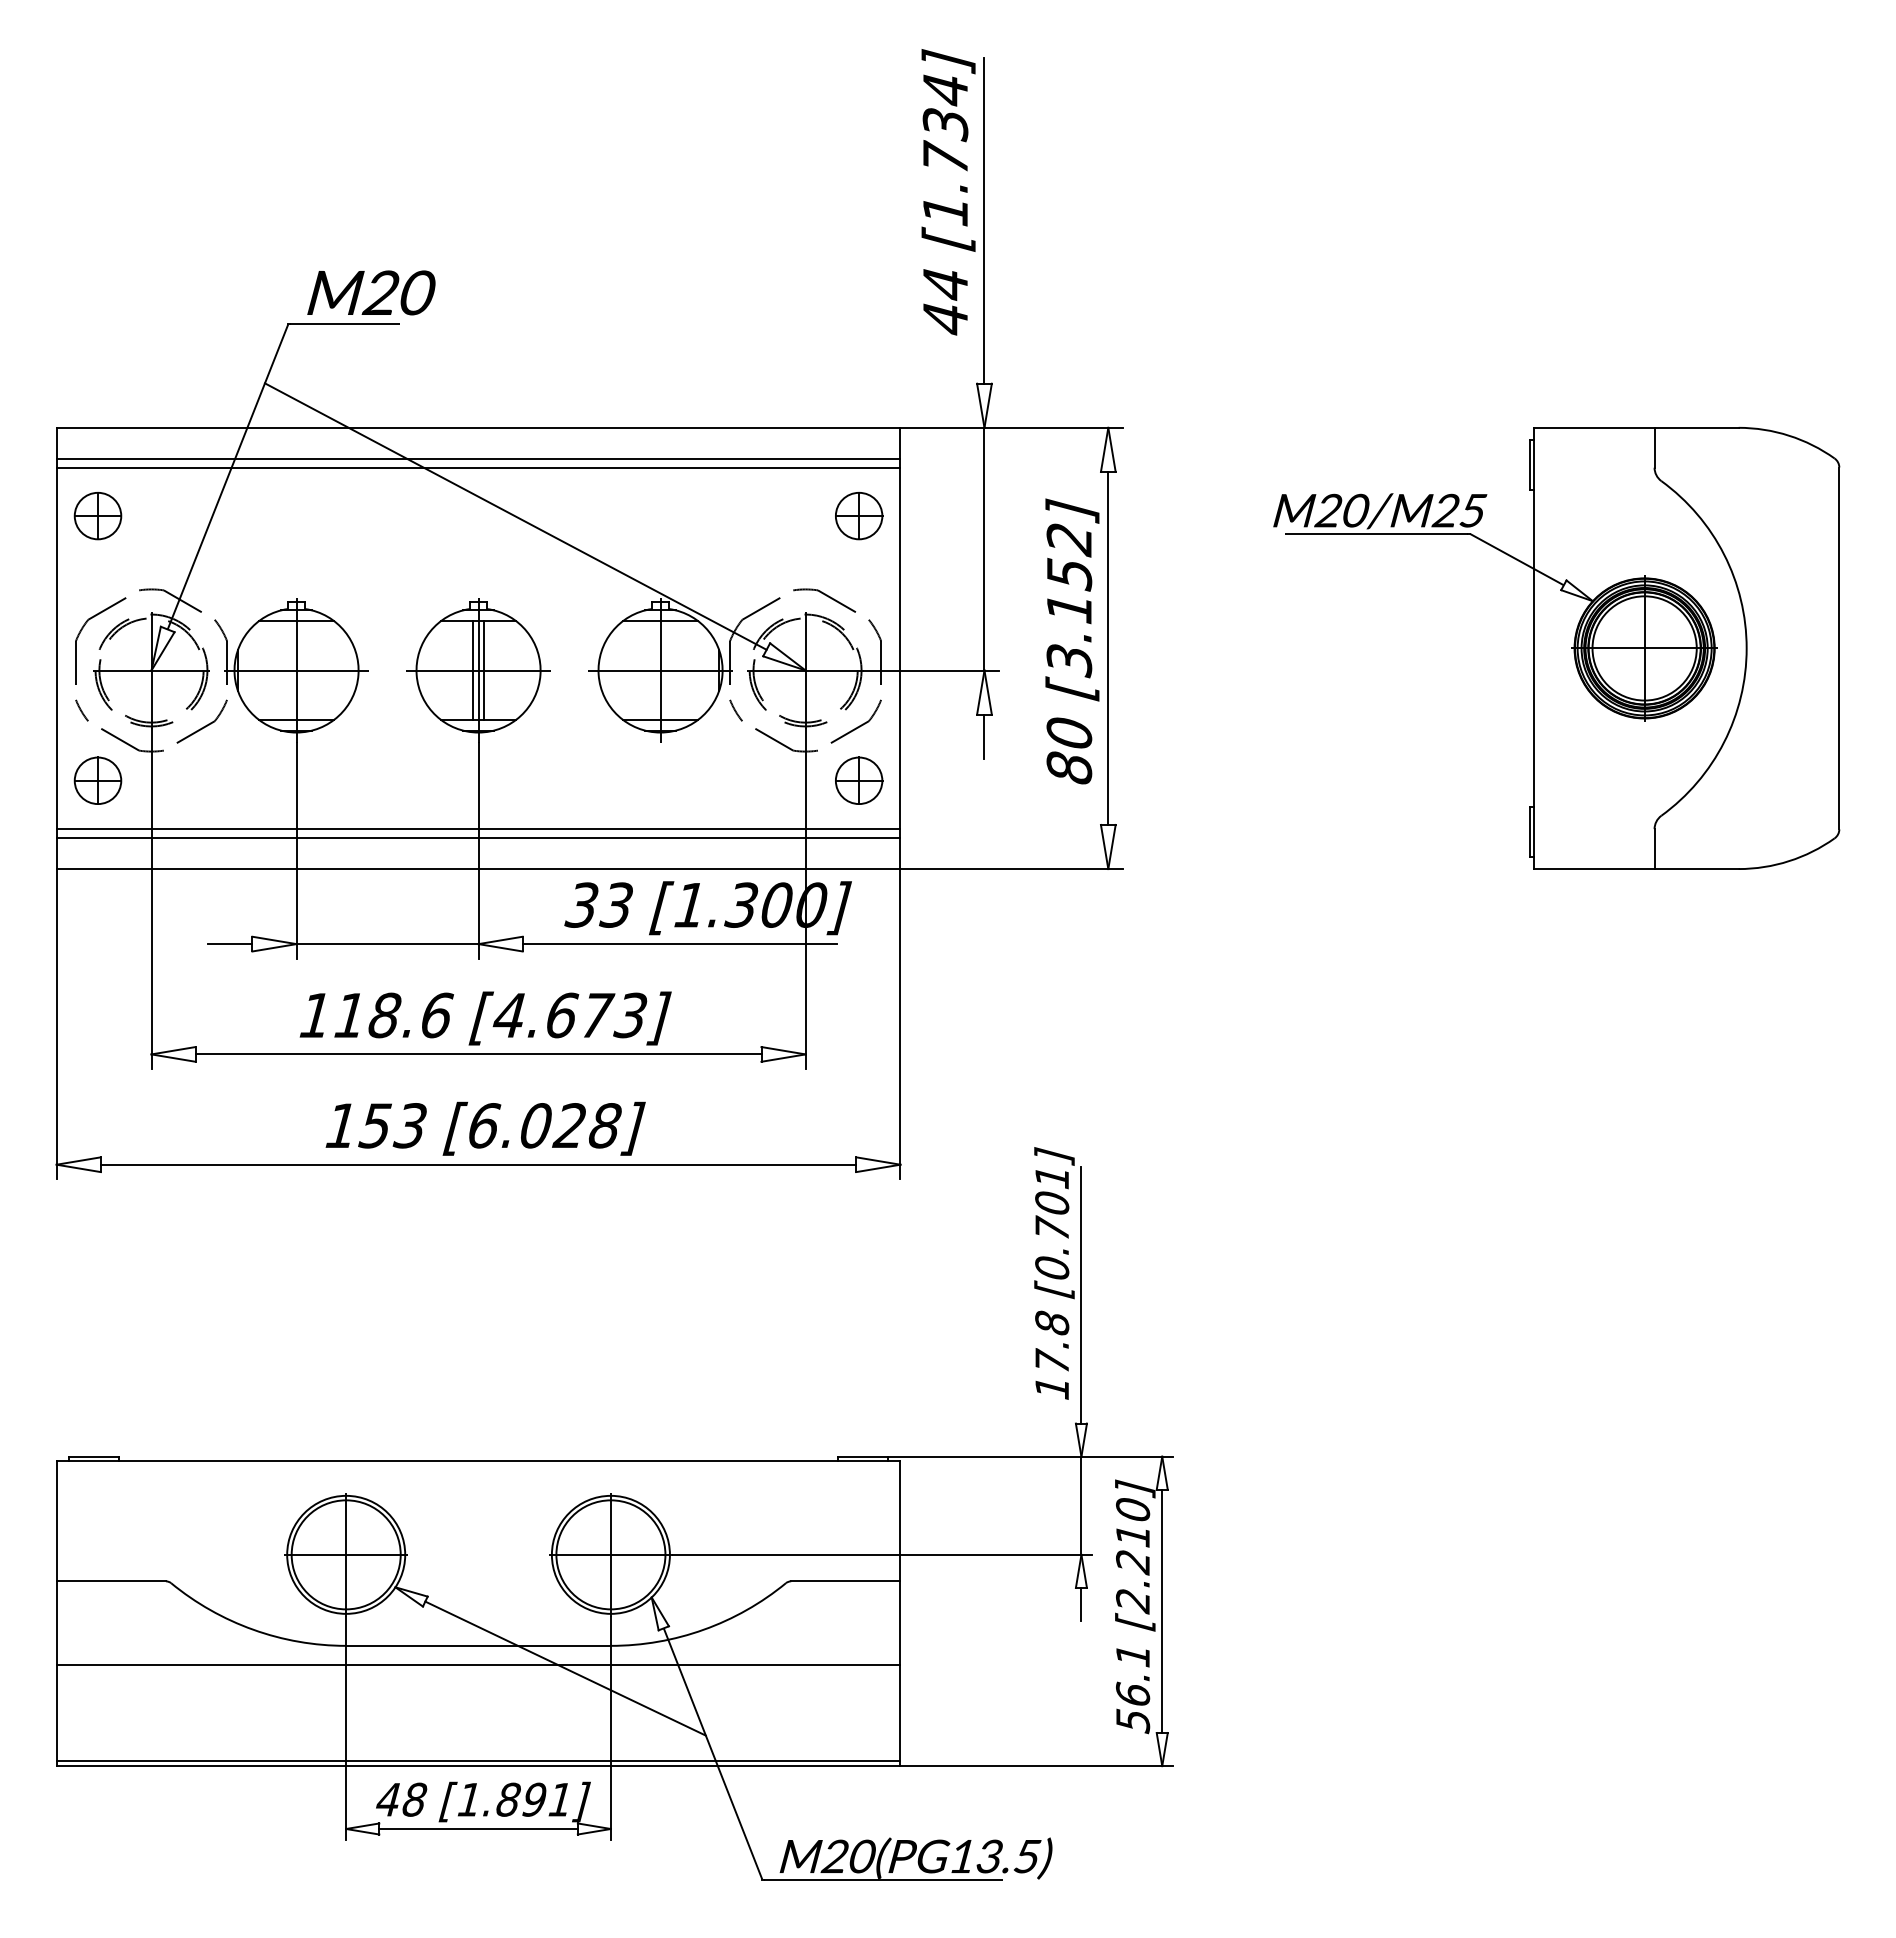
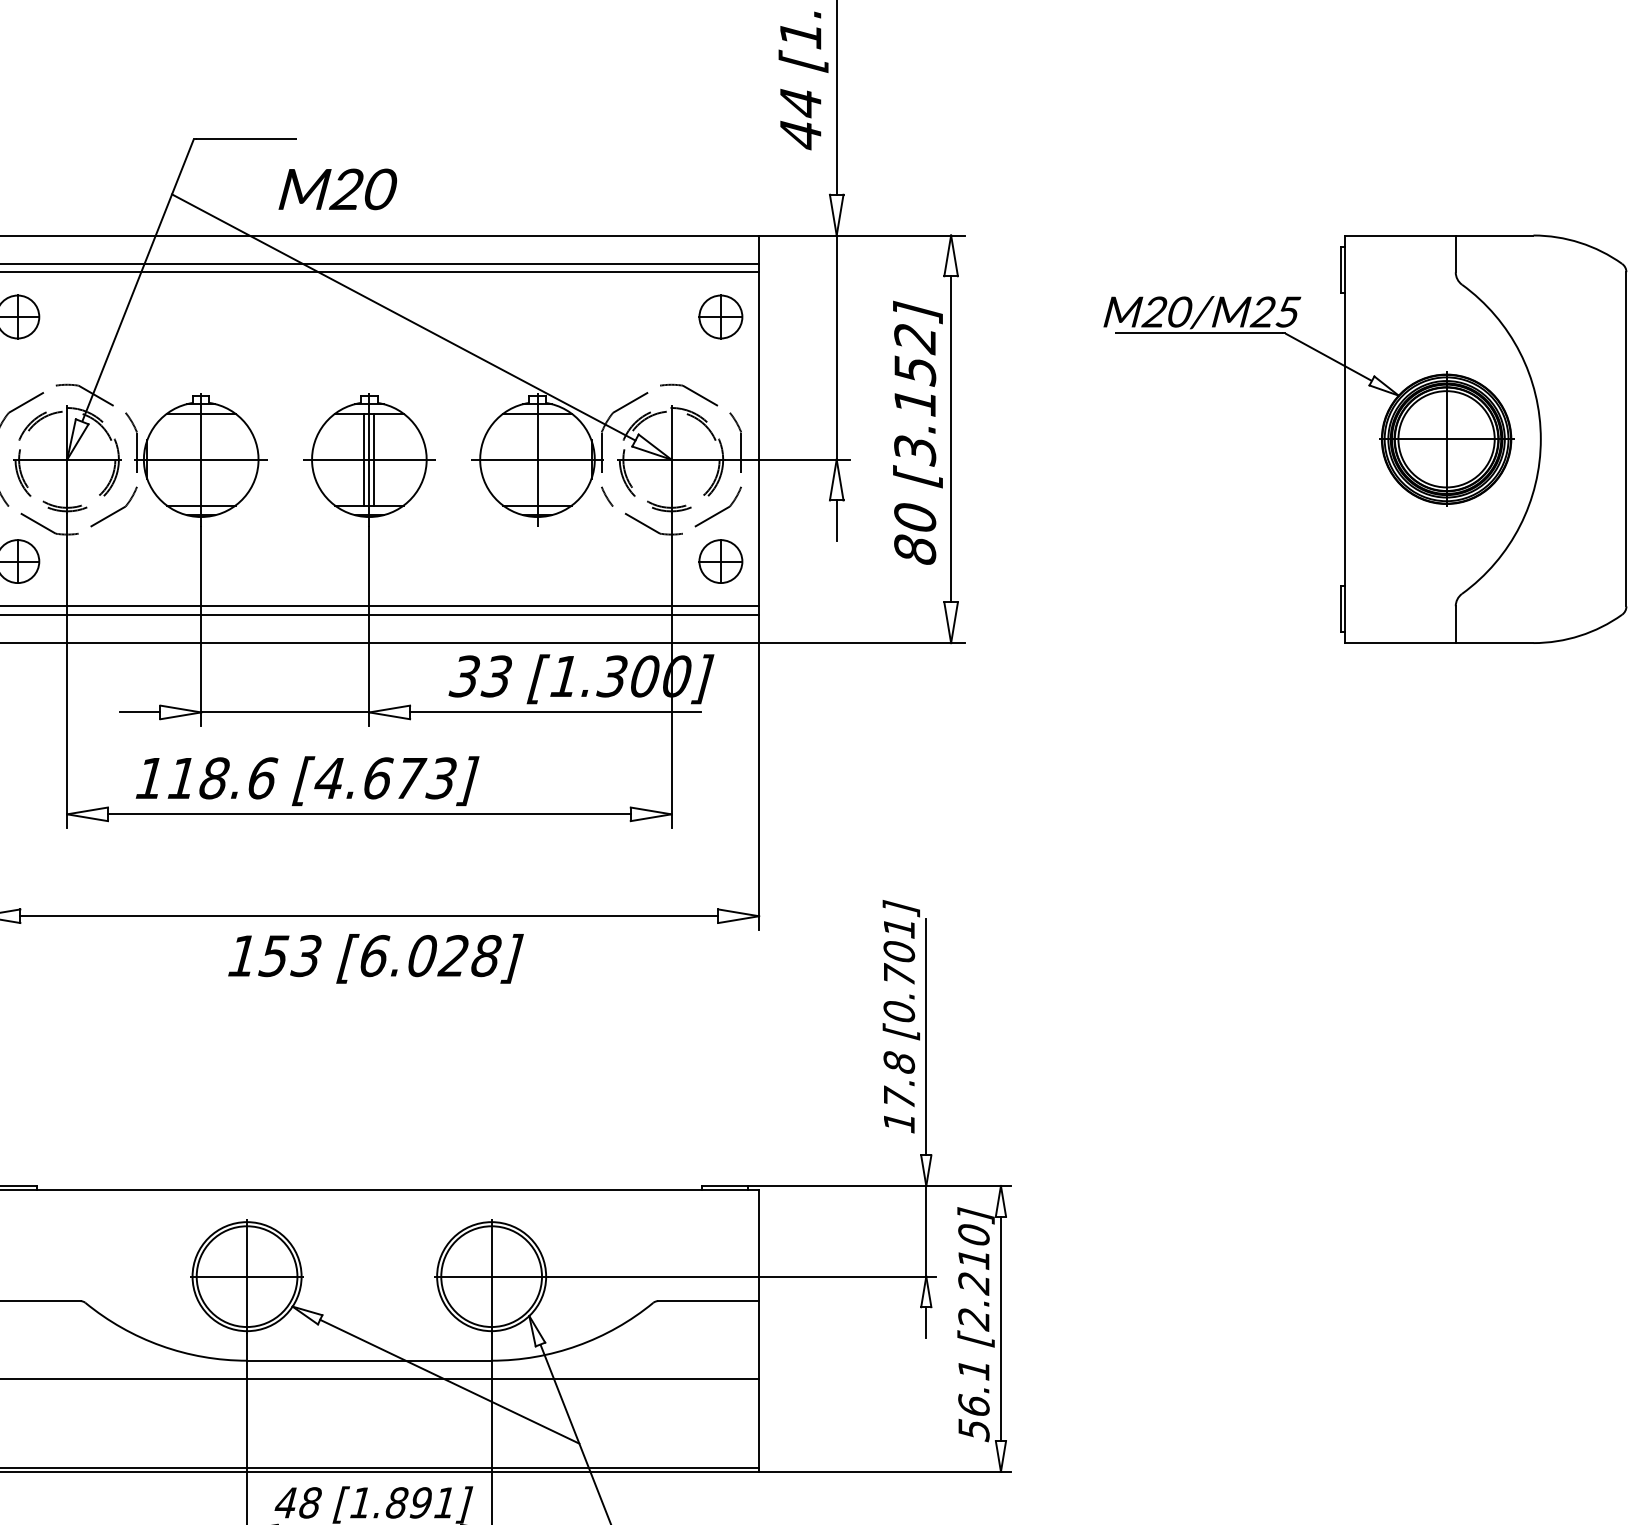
text: (371, 292) -> (337, 189), moved
text: (485, 1018) -> (307, 781), moved
text: (485, 1128) -> (375, 958), moved

